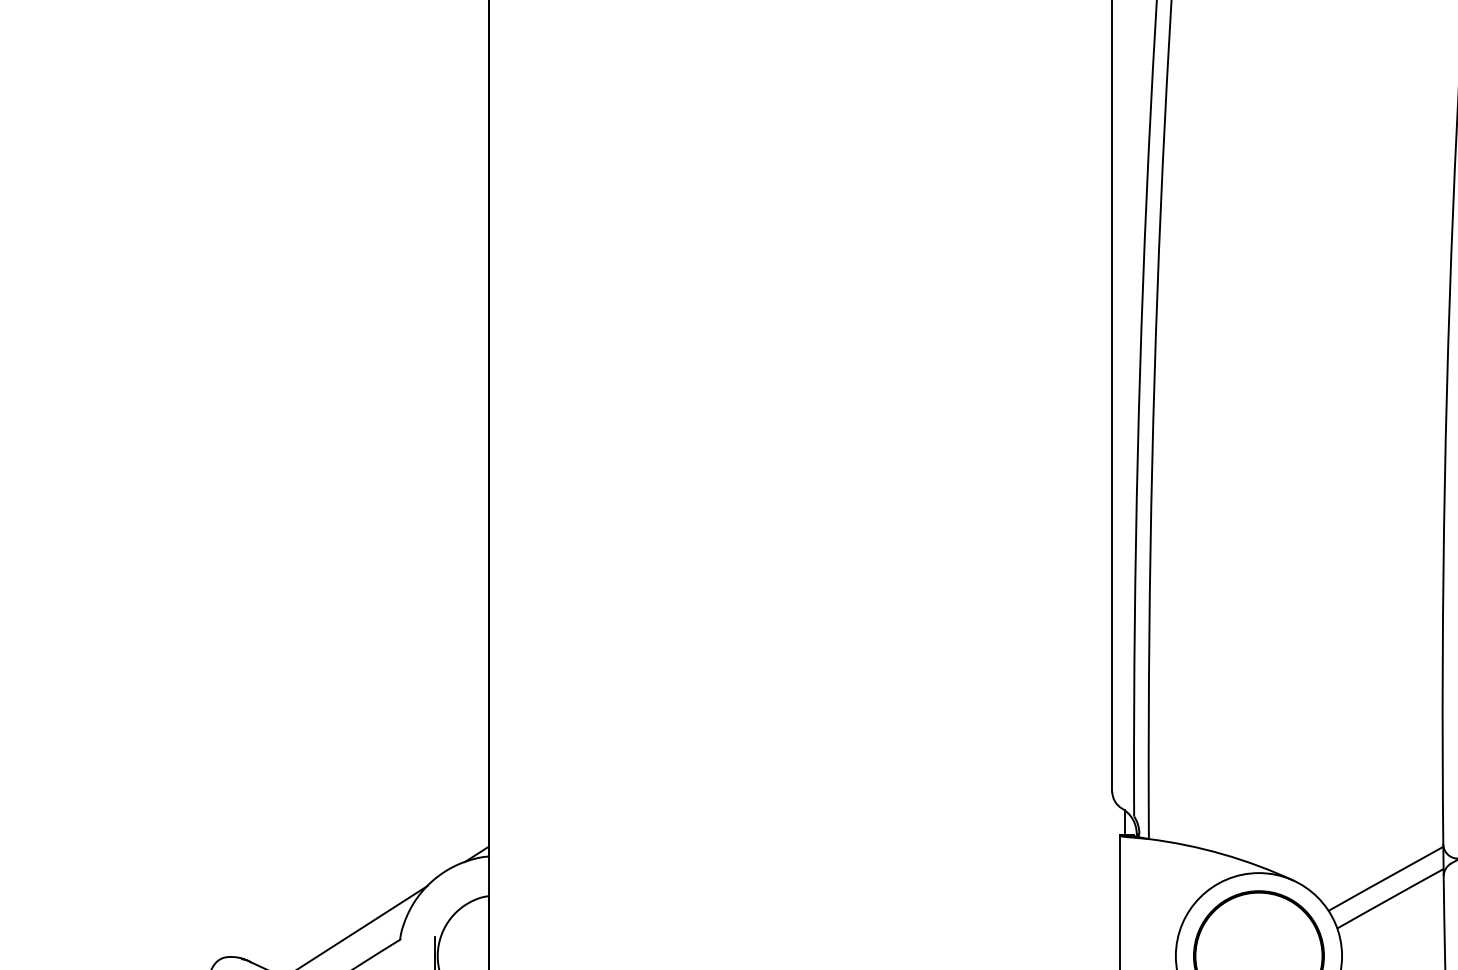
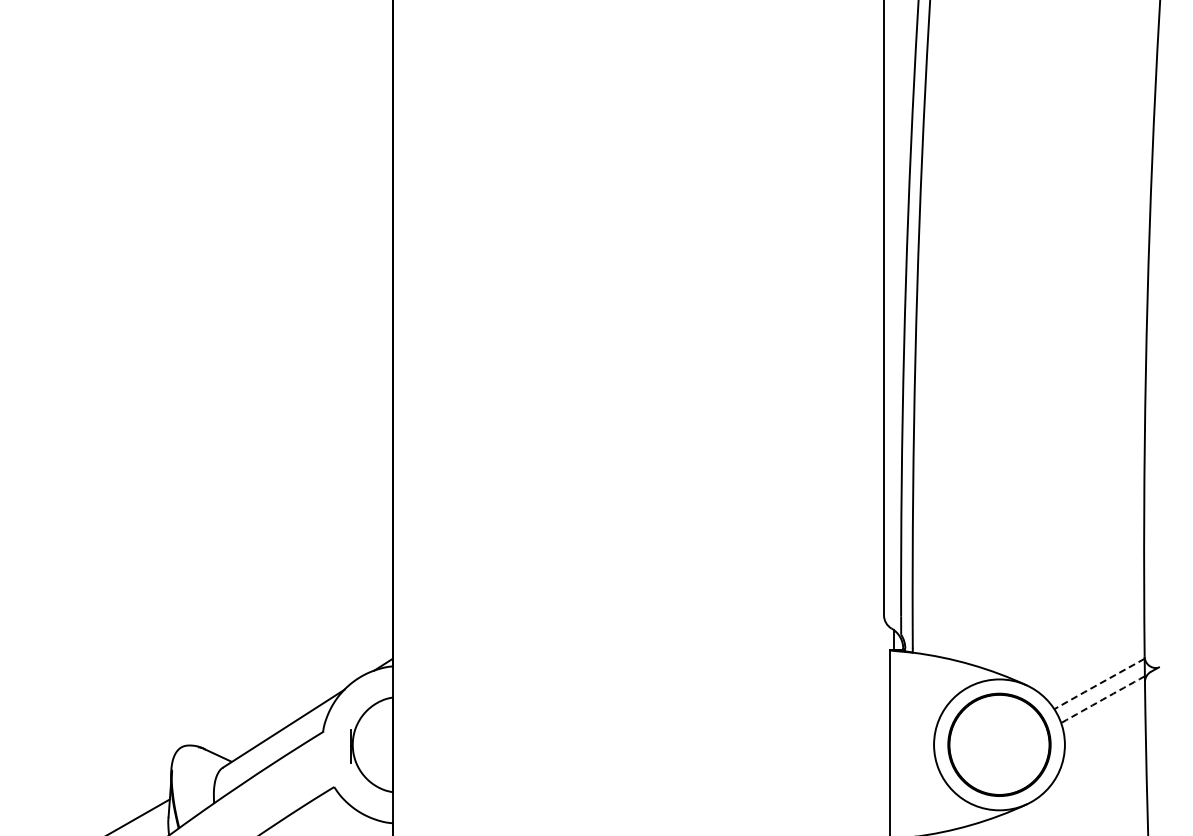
line: (1384, 879) -> (1098, 684), solid -> dashed
arc: (1389, 898) -> (1102, 699), solid -> dashed

